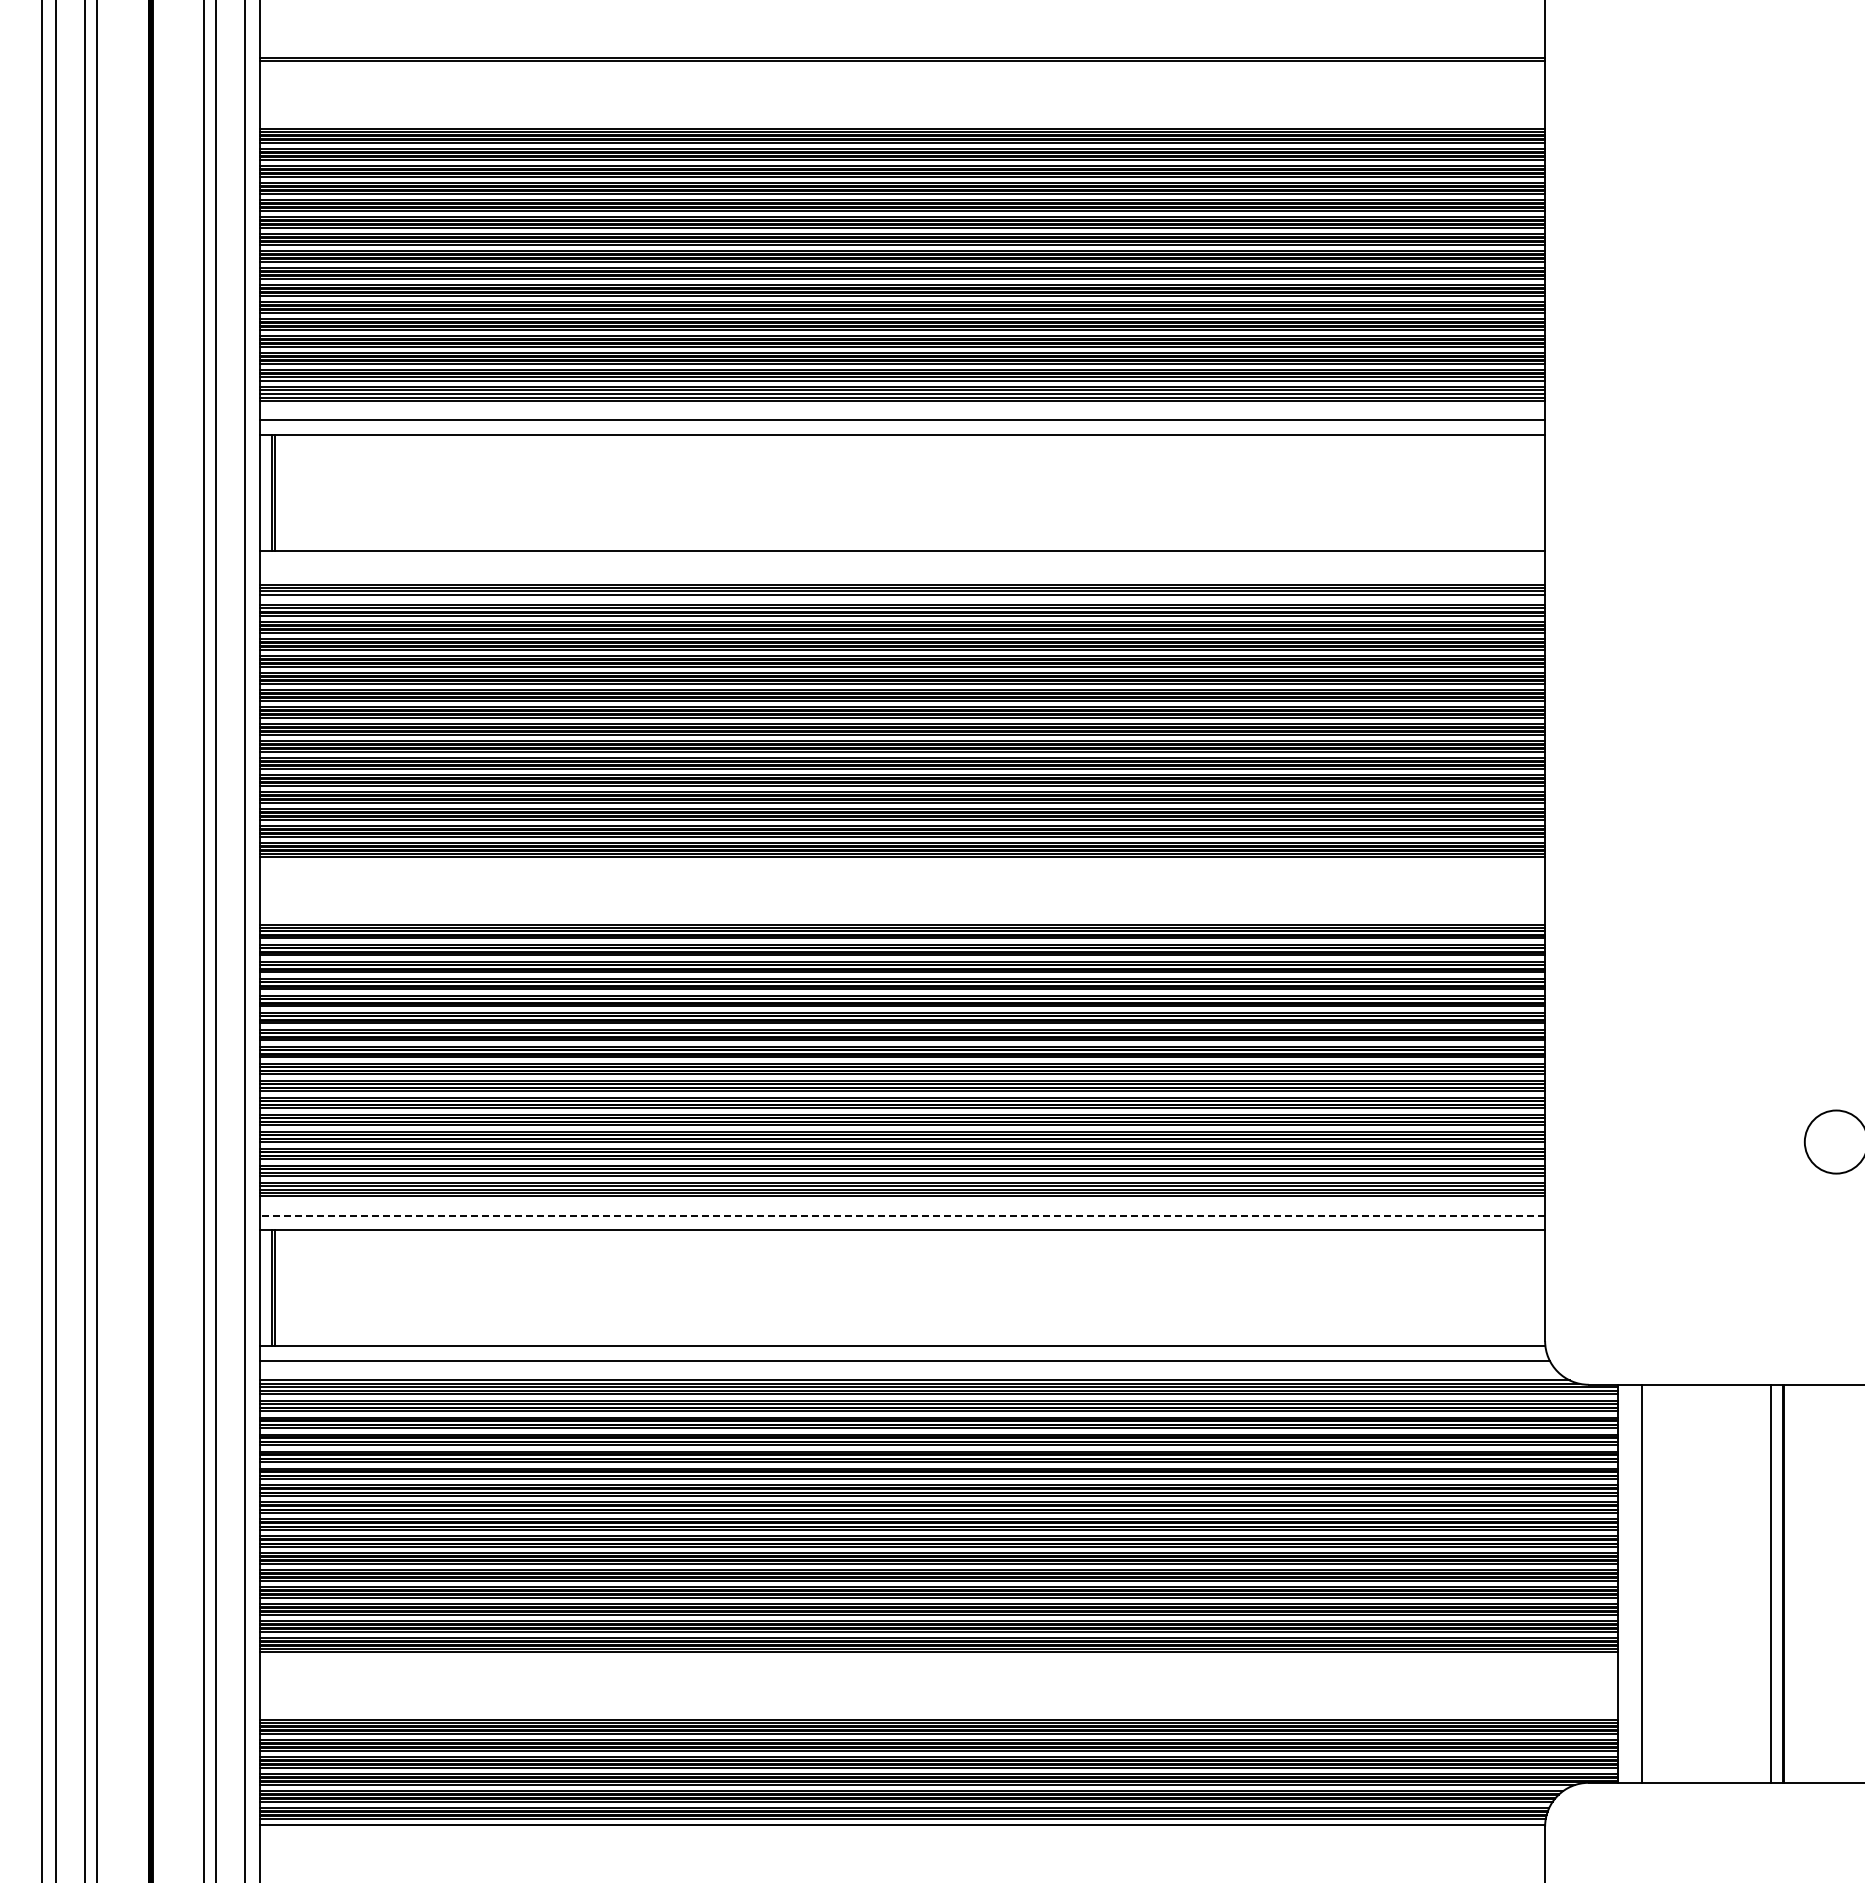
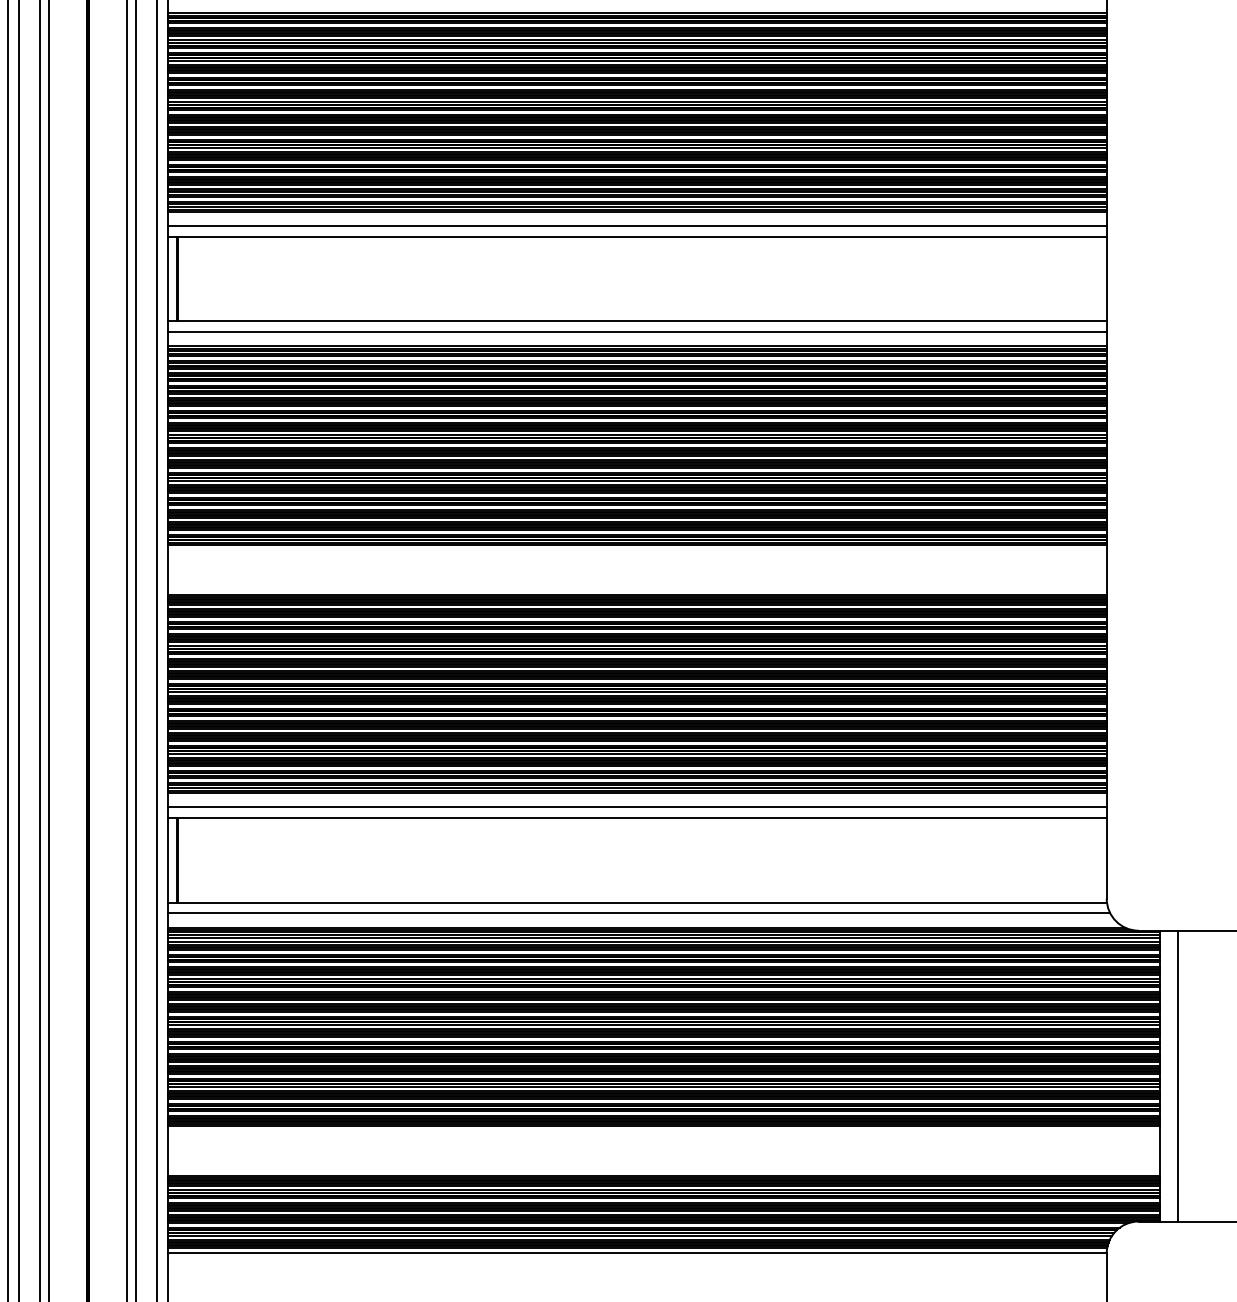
line: (902, 565) -> (637, 332), added
line: (902, 598) -> (637, 356), added
line: (902, 1215) -> (637, 807), dashed -> solid

